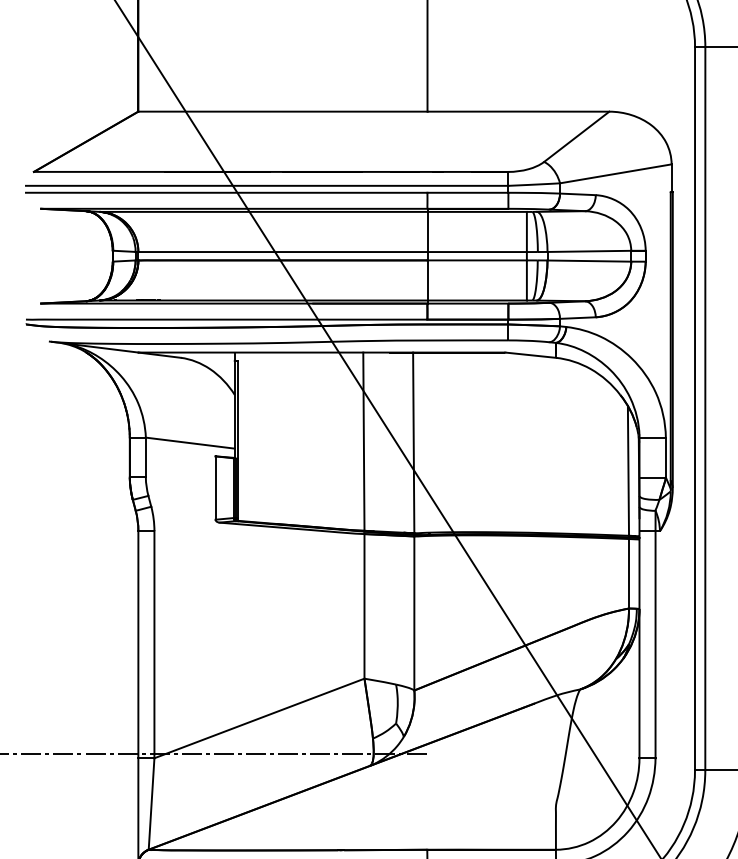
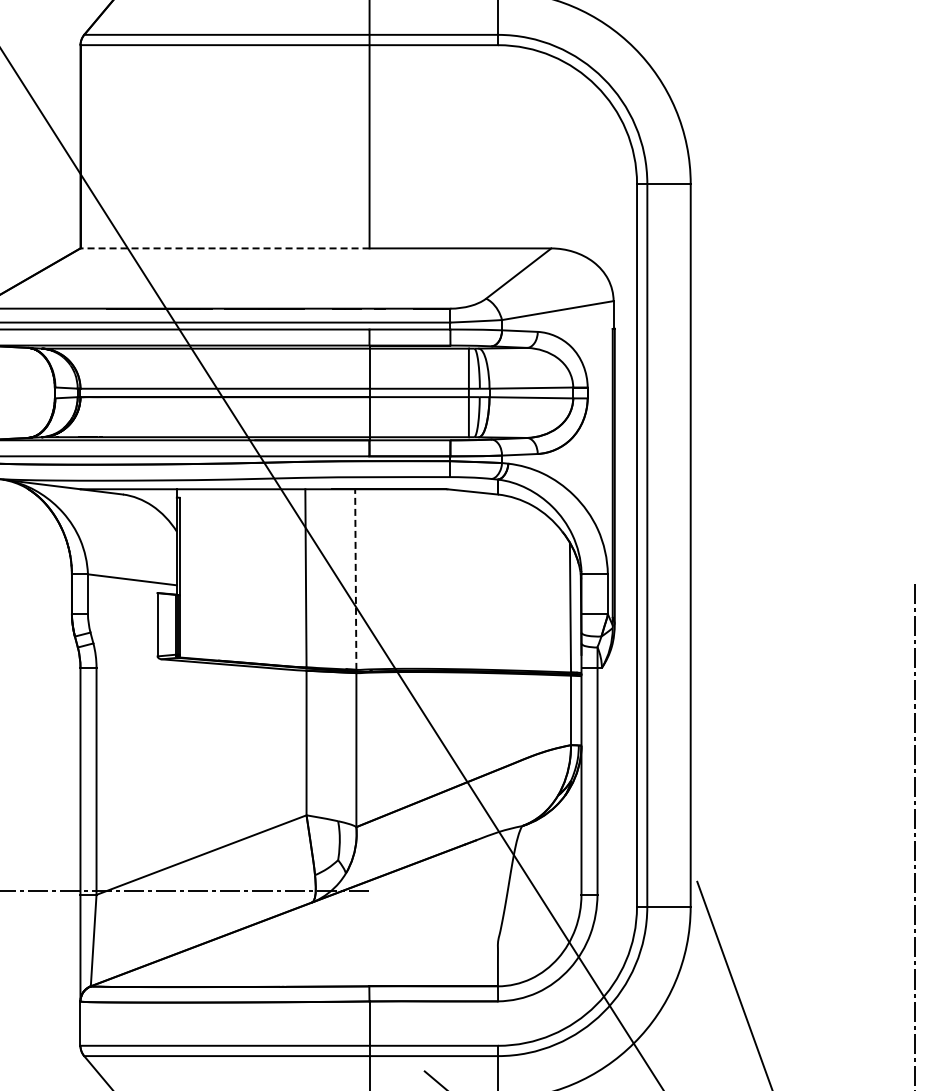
line: (283, 111) -> (225, 248), solid -> dashed
line: (413, 442) -> (355, 579), solid -> dashed

